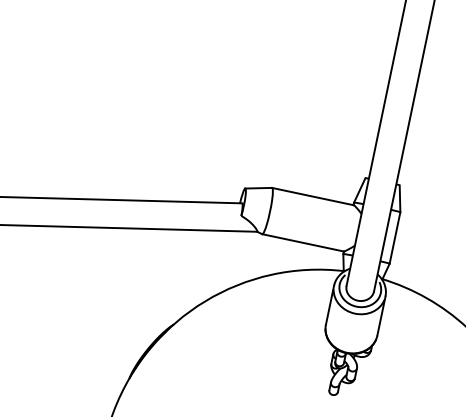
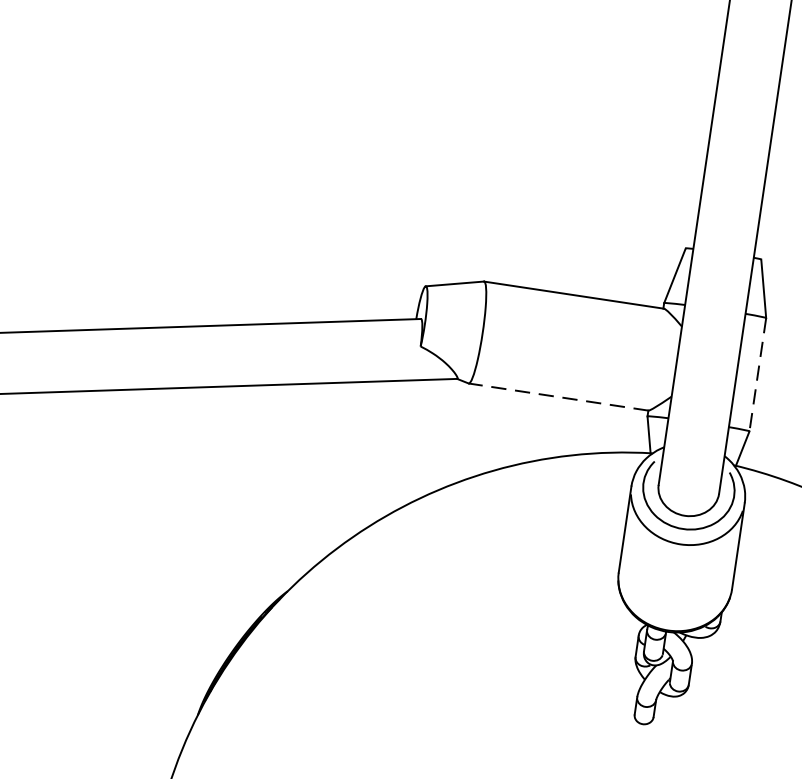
line: (394, 238) -> (756, 375), solid -> dashed
line: (303, 242) -> (559, 396), solid -> dashed

